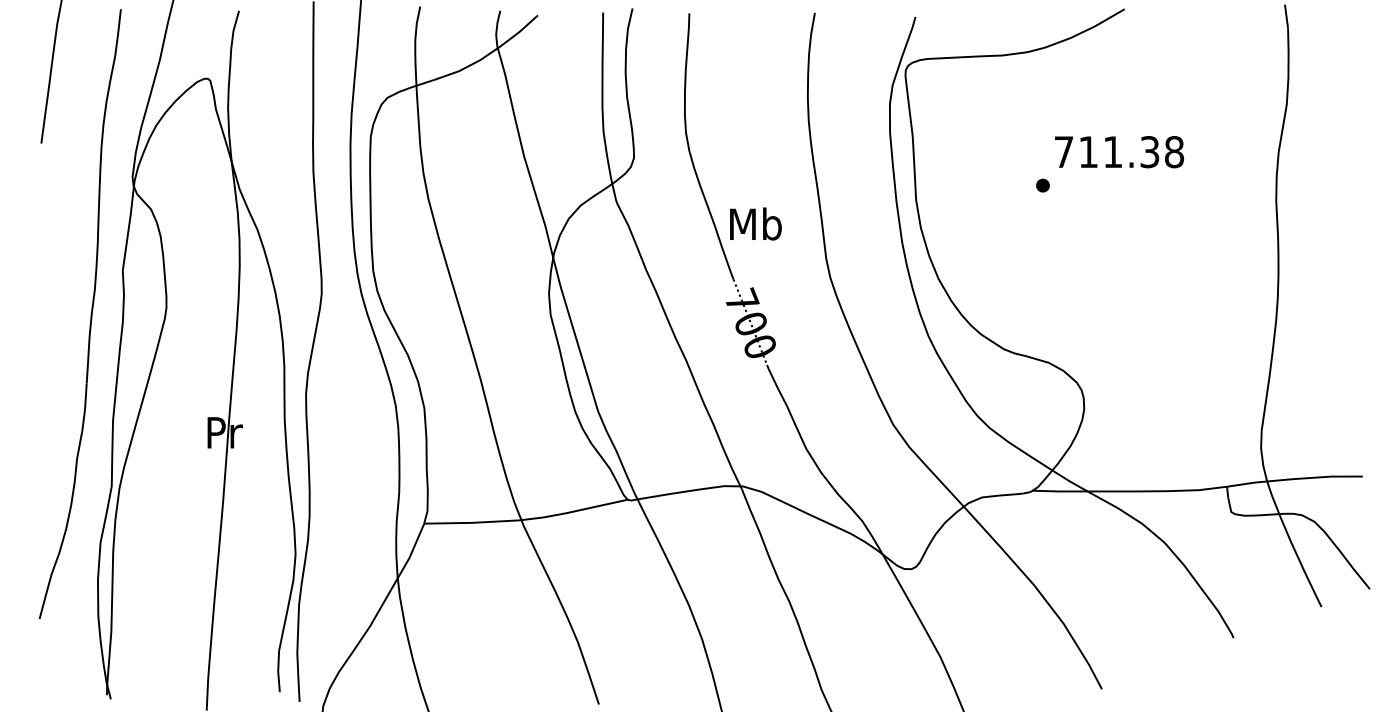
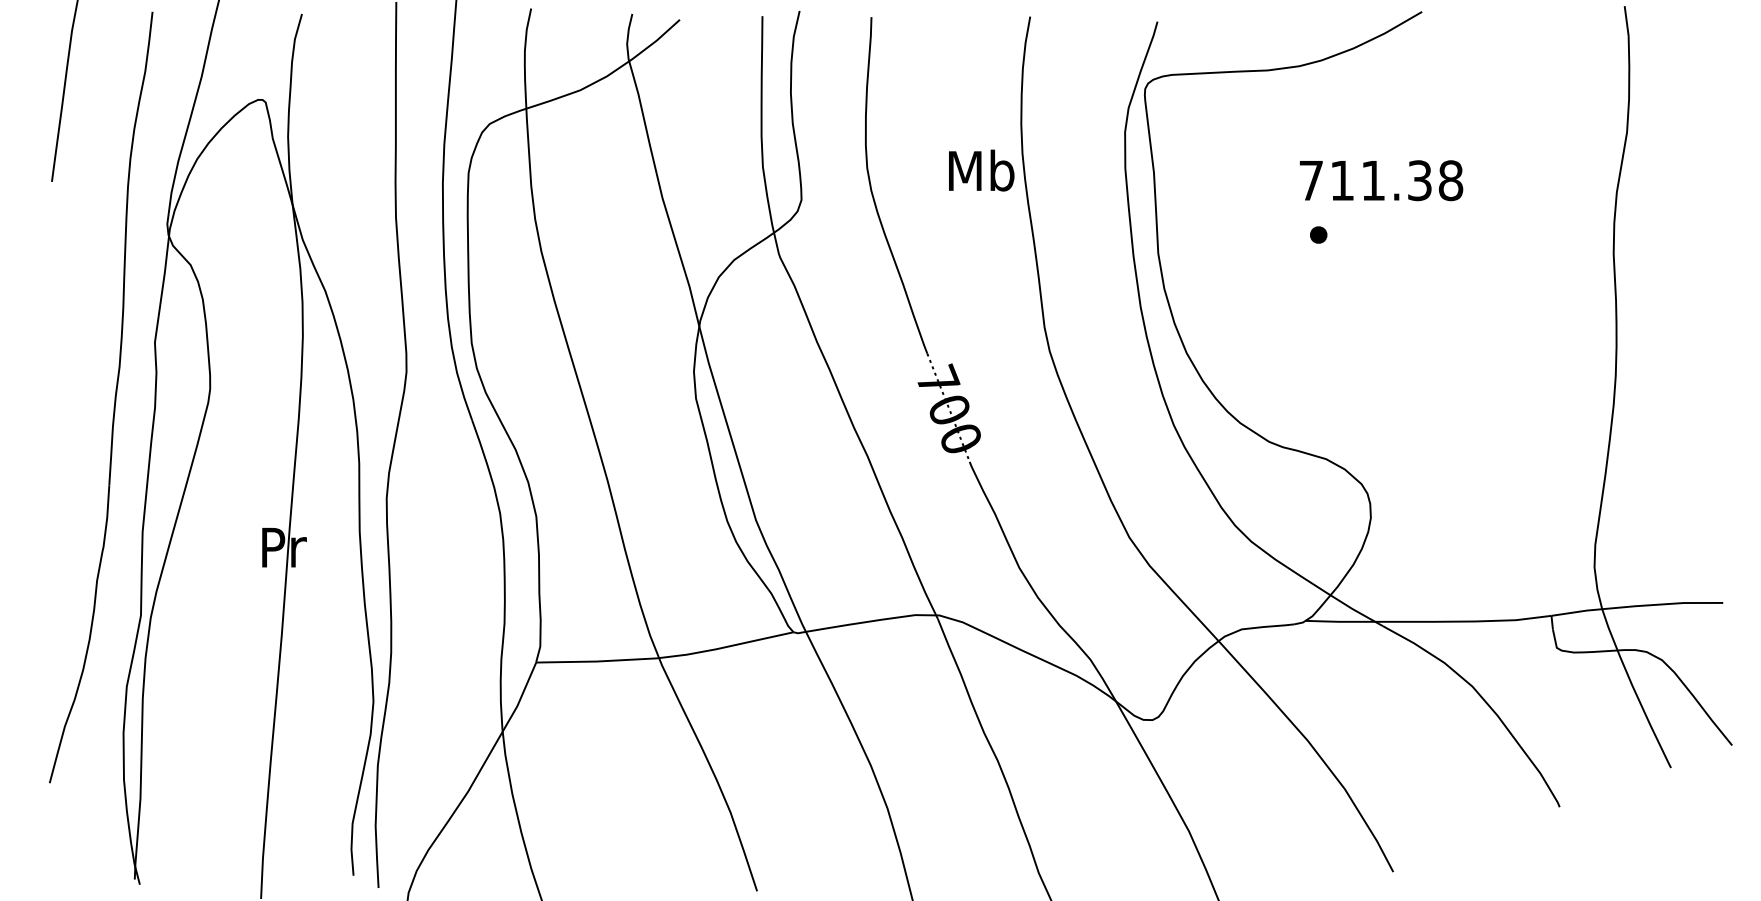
text: (1119, 151) -> (1381, 180), moved
text: (755, 223) -> (981, 170), moved

